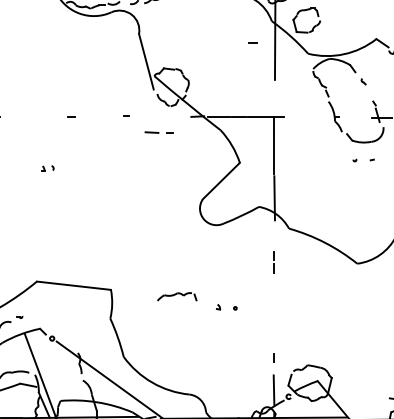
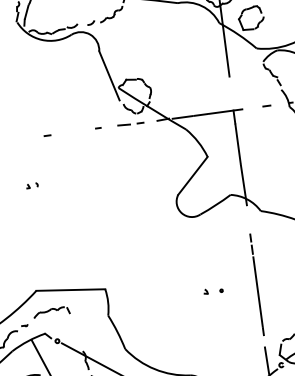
line: (252, 42) -> (266, 105), moved
line: (158, 132) -> (130, 124), moved
part: (177, 296) -> (51, 311), moved
line: (274, 314) -> (258, 291), added

